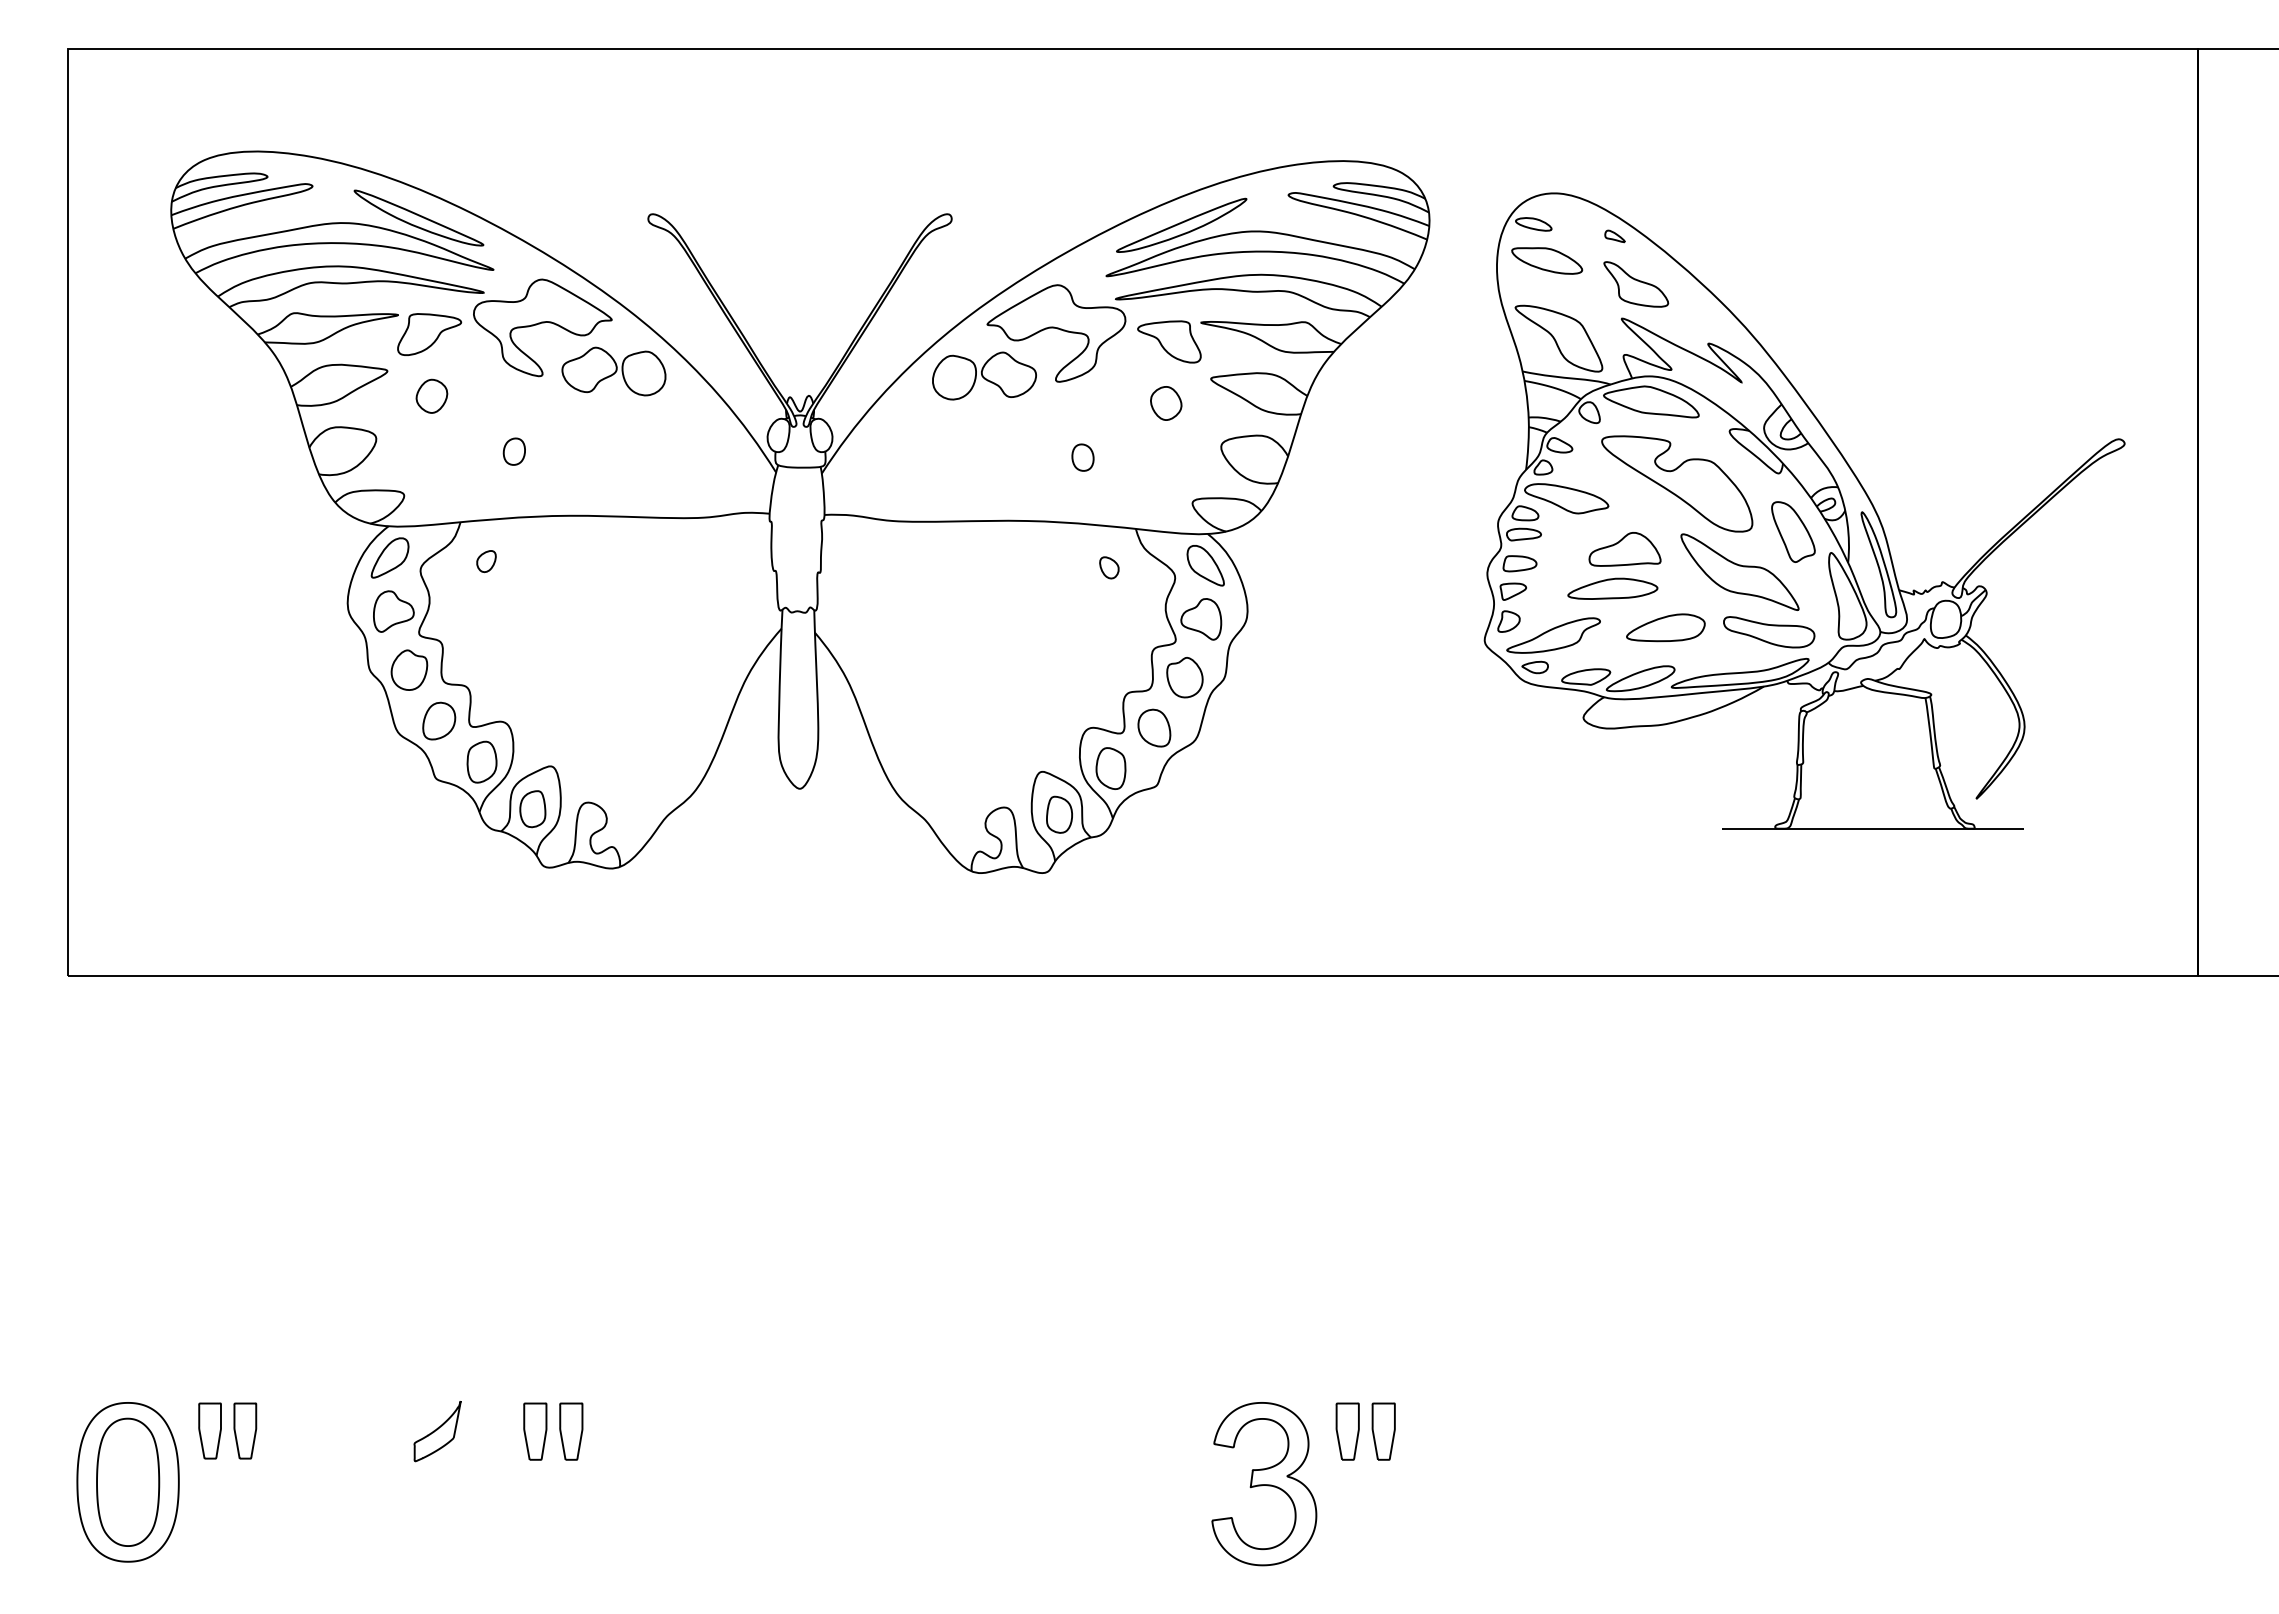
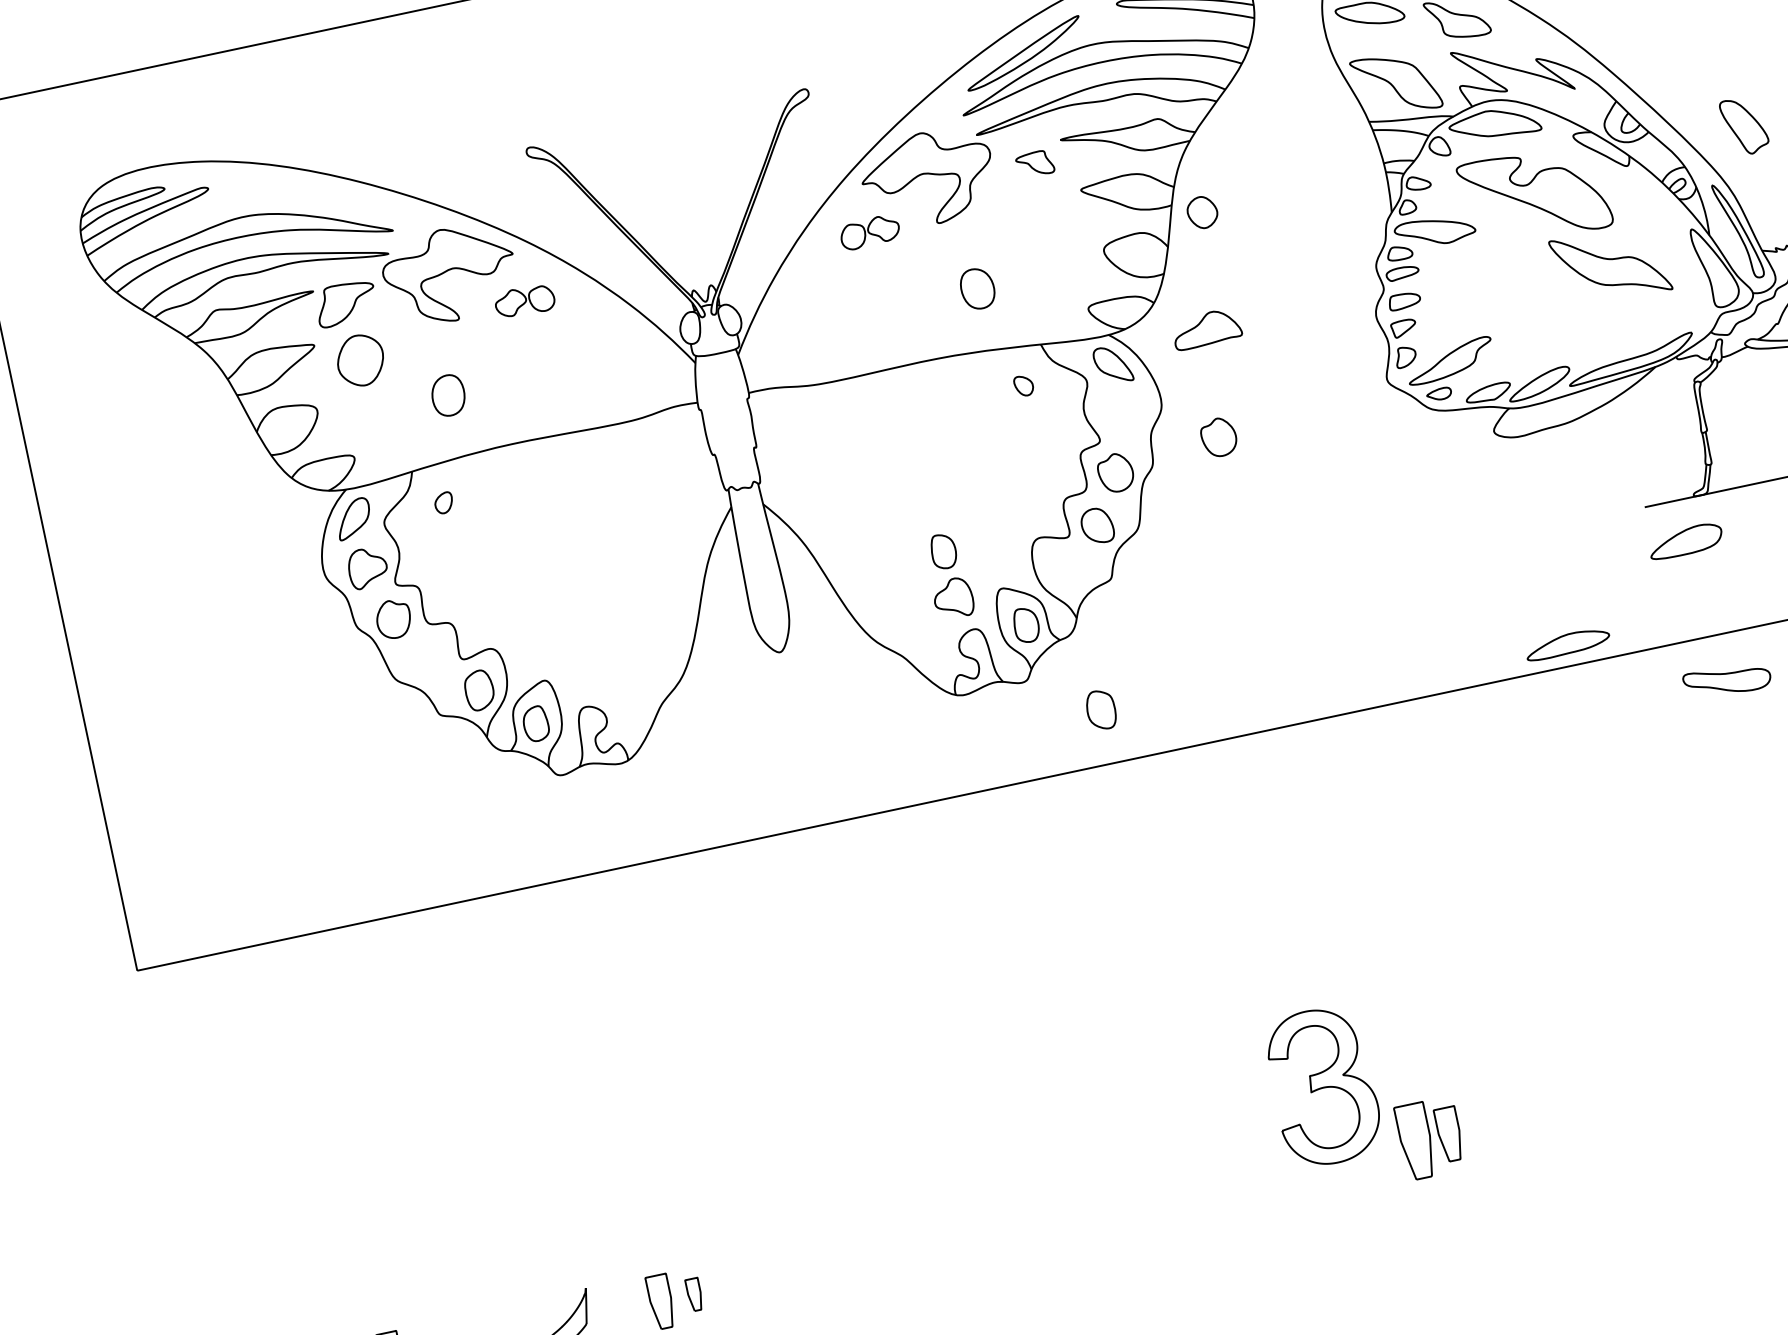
part: (418, 217) -> (312, 196), removed
part: (1169, 341) -> (1035, 163), size x0.6
part: (613, 371) -> (524, 301), size x0.6
part: (984, 375) -> (869, 231), size x0.6
part: (431, 395) -> (360, 359), size x1.6
part: (1166, 403) -> (1202, 212), moved
part: (513, 451) -> (447, 395), size x1.6
part: (1082, 457) -> (977, 288), size x1.6
part: (1793, 531) -> (1744, 125), moved
part: (1624, 549) -> (1206, 329), moved
part: (1612, 588) -> (1567, 643), moved
part: (1201, 619) -> (953, 598), moved
part: (1665, 627) -> (1685, 541), moved
part: (1769, 632) -> (1727, 680), moved
part: (1298, 663) -> (1218, 437), added
part: (439, 720) -> (431, 660), removed
part: (990, 720) -> (943, 551), added
part: (1110, 768) -> (1100, 710), moved
part: (571, 1431) -> (694, 1294), size x0.6
part: (1347, 1431) -> (1415, 1141), size x1.4
part: (1264, 1484) -> (1323, 1087), moved

